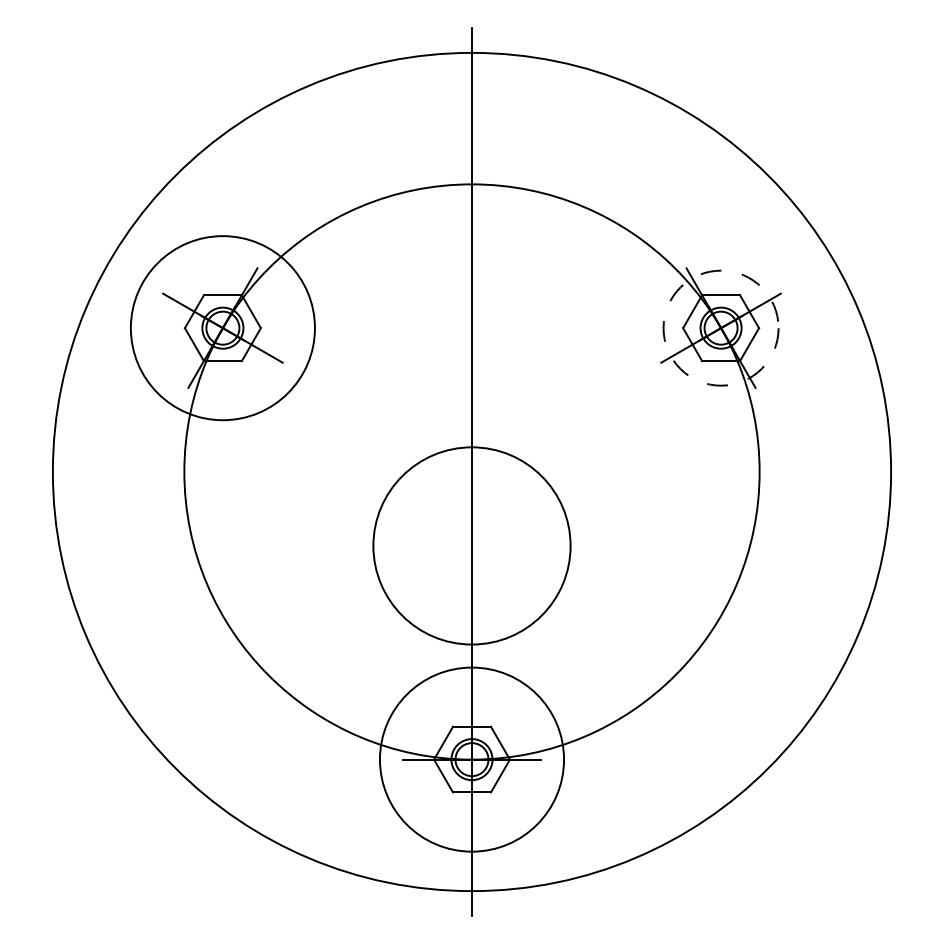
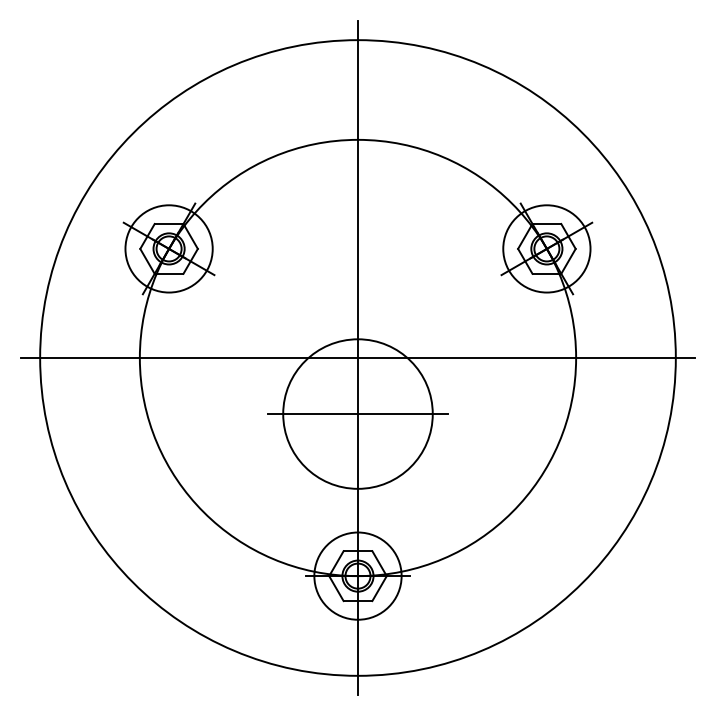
circle: (222, 327) -> (168, 248), size x0.62
circle: (720, 327) -> (546, 248), dashed -> solid
line: (471, 472) -> (357, 358), added
line: (471, 546) -> (357, 414), added
circle: (471, 758) -> (357, 575), size x0.62

